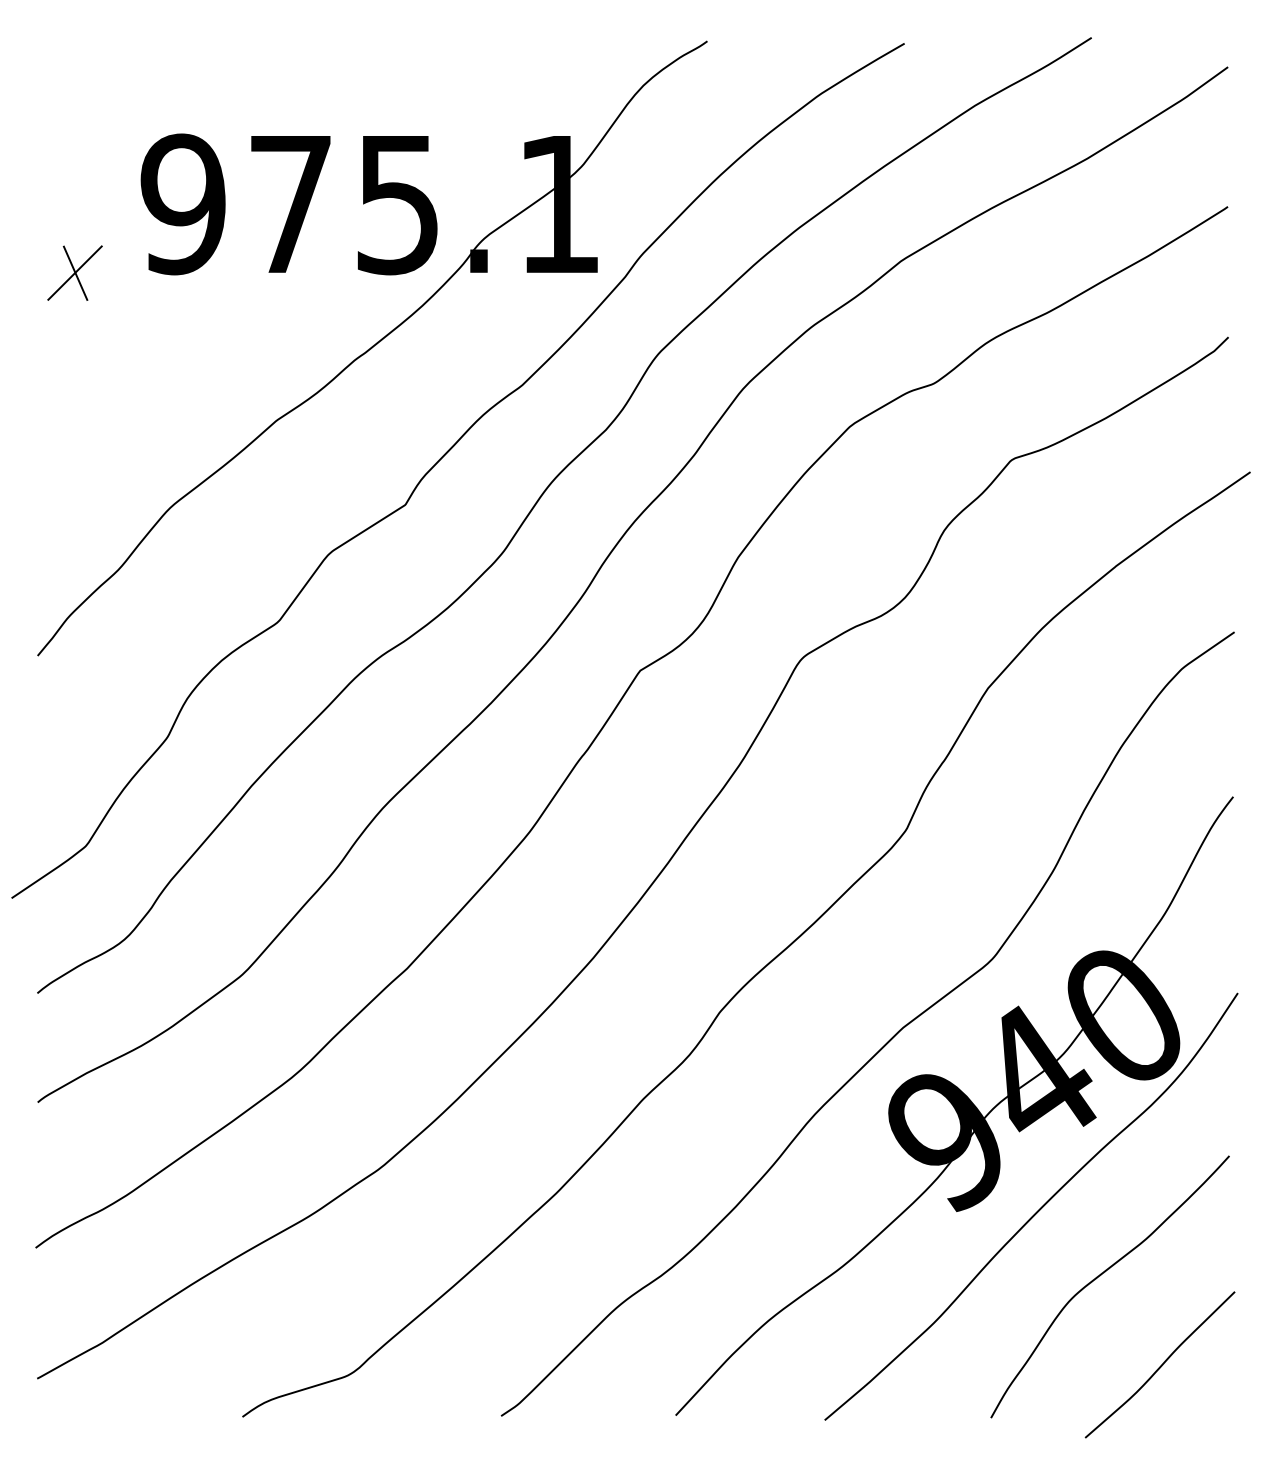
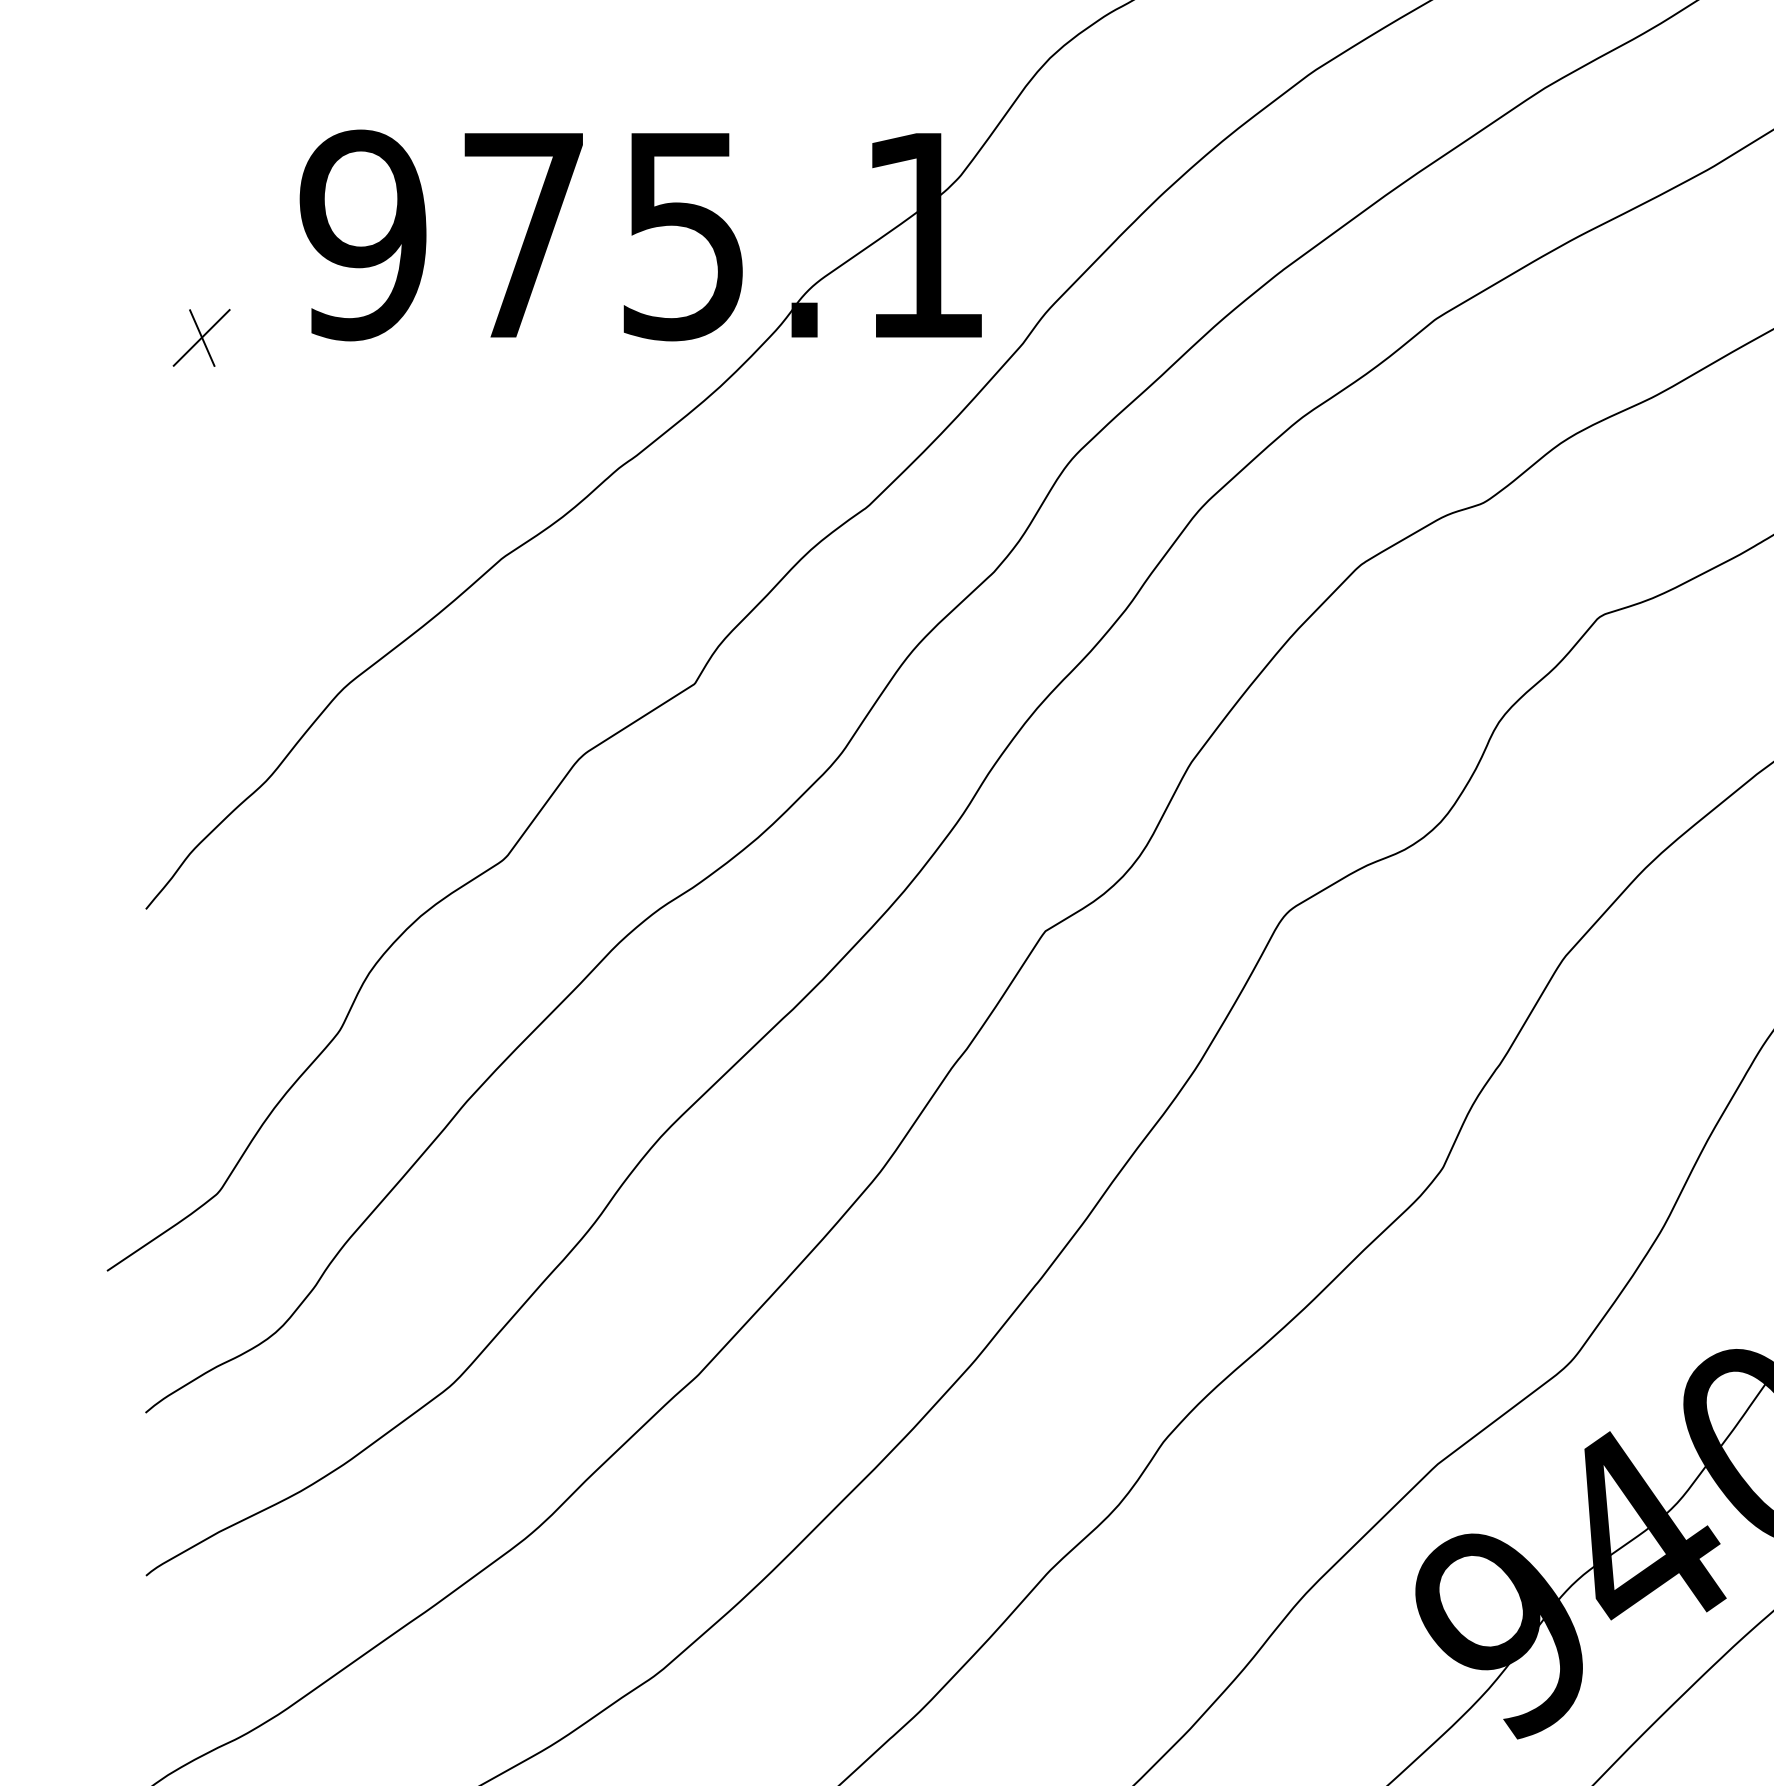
part: (74, 272) -> (200, 337), size x0.7

